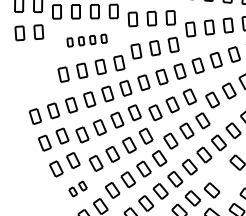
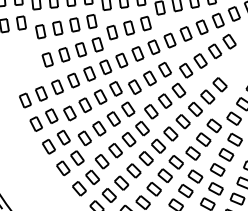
part: (87, 40) -> (66, 26), size x1.67
part: (224, 176) -> (203, 139), added
part: (78, 189) -> (70, 163), size x1.67

